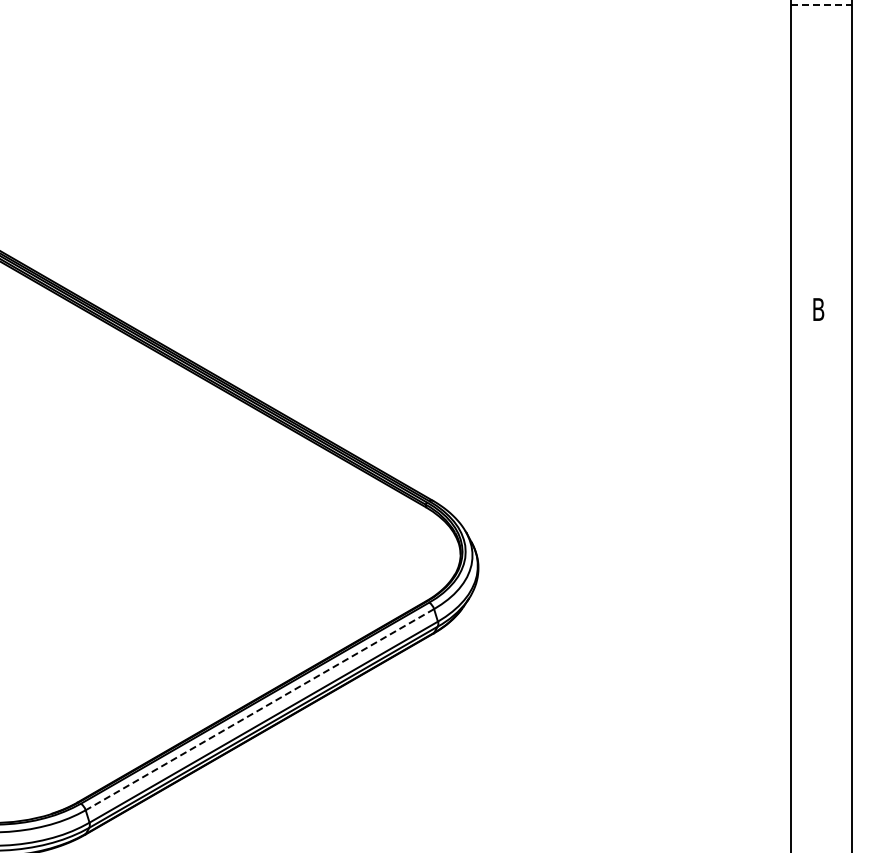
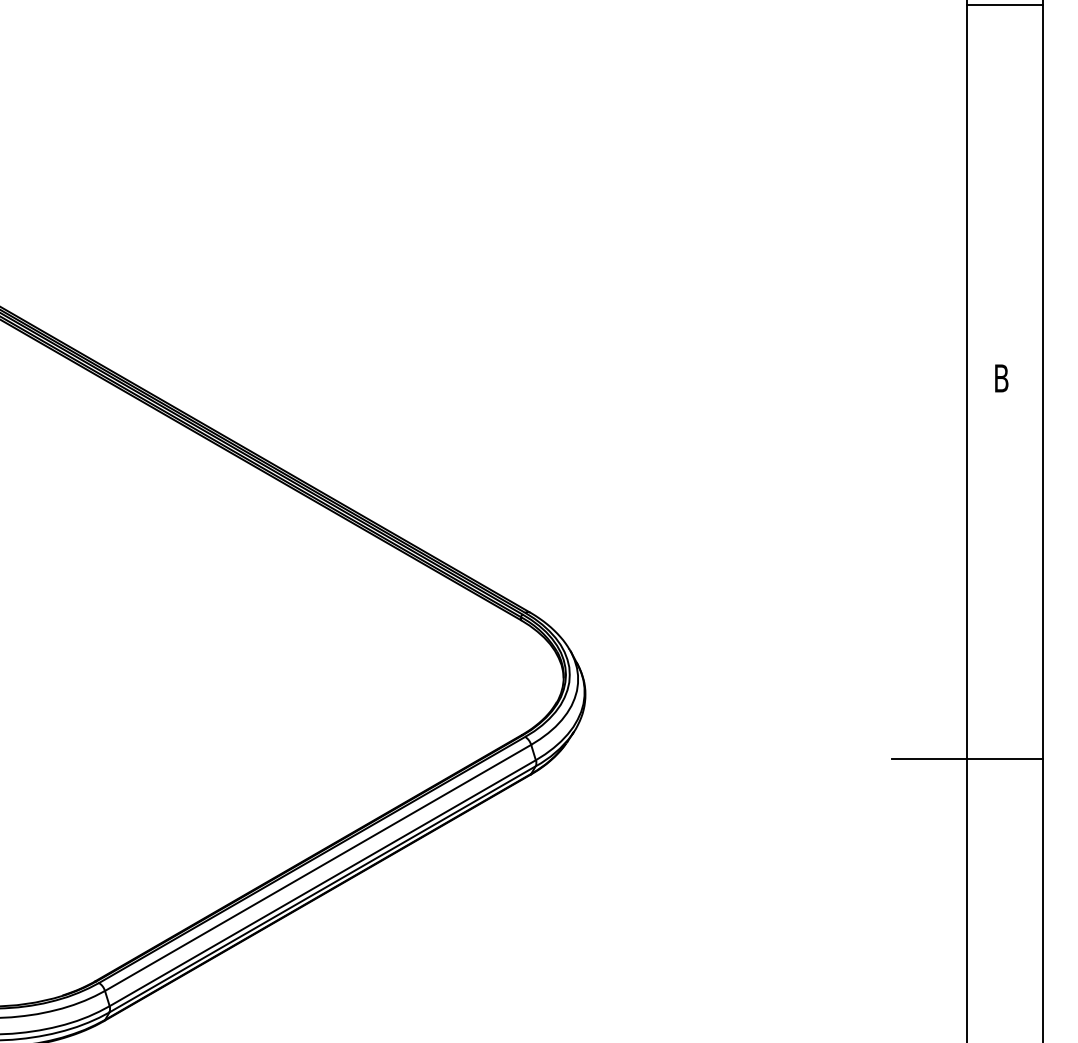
line: (821, 4) -> (1005, 5), dashed -> solid
line: (790, 620) -> (967, 758), added
line: (259, 709) -> (317, 867), dashed -> solid

